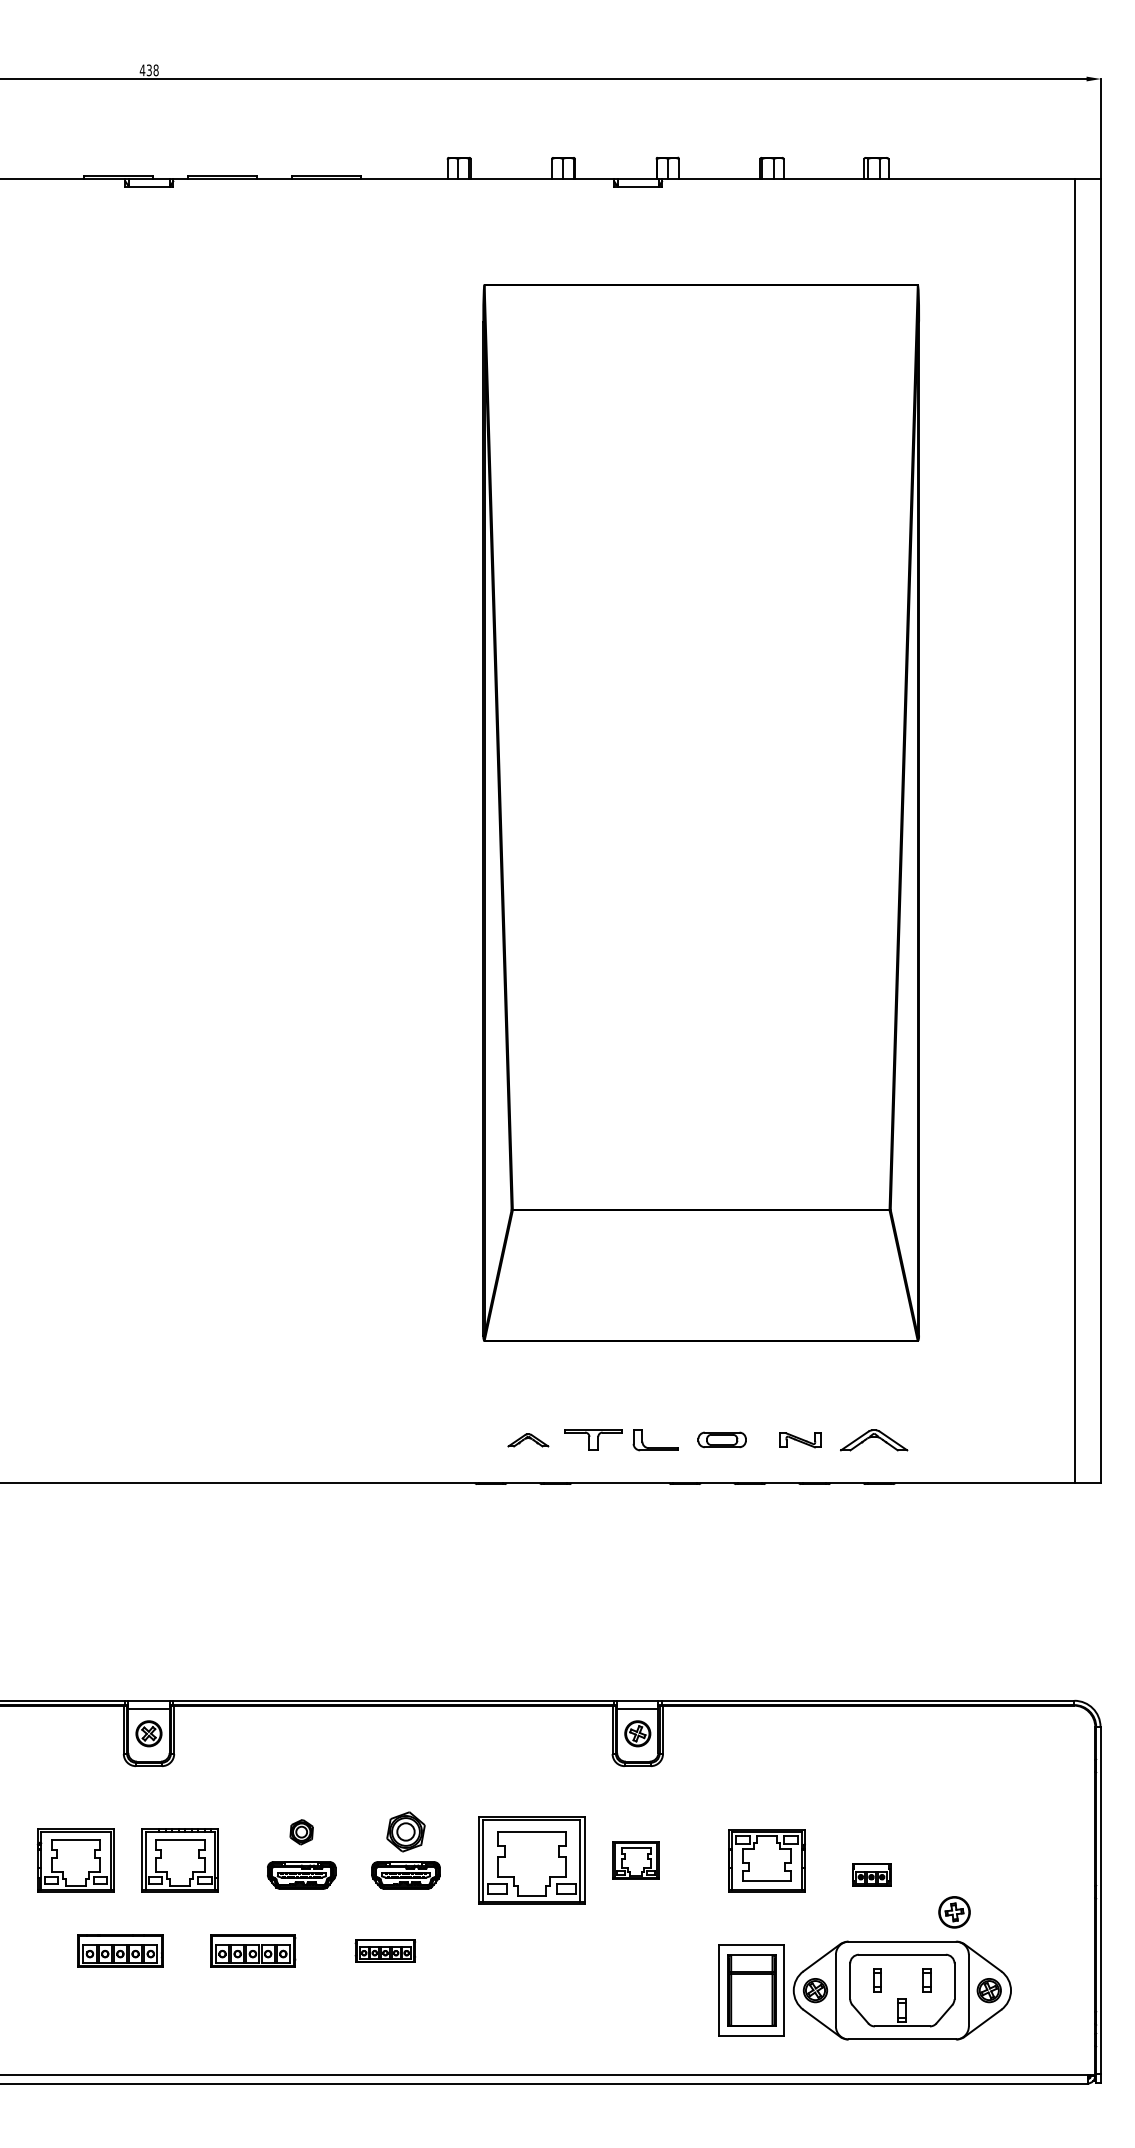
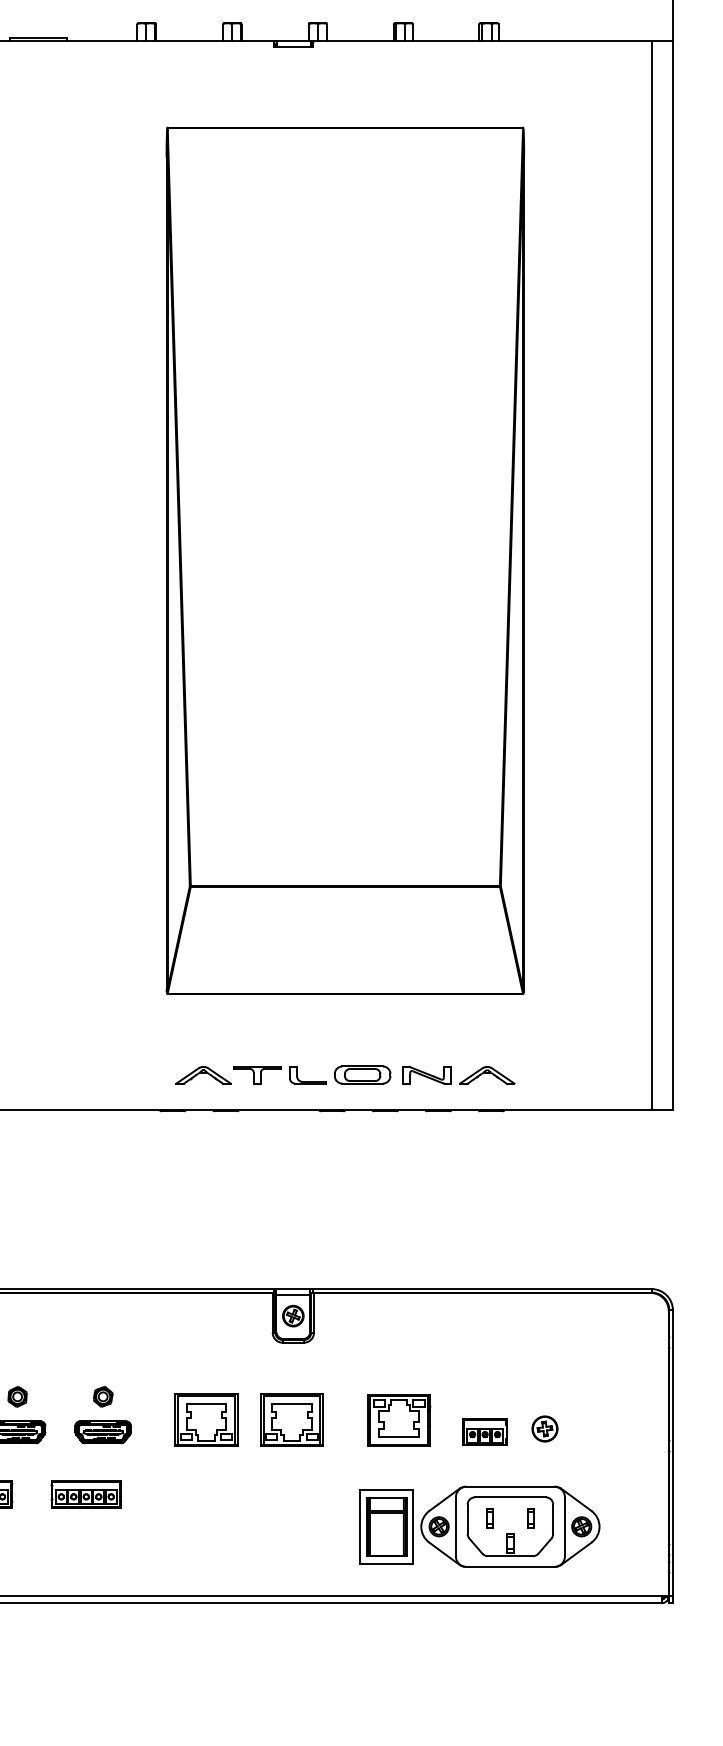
part: (721, 1439) -> (362, 1074), size x1.43
part: (528, 1440) -> (203, 1075), size x1.67
part: (800, 1440) -> (426, 1075), size x1.43
part: (405, 1832) -> (102, 1397), size x0.62
part: (531, 1860) -> (206, 1420), size x0.71
part: (635, 1860) -> (291, 1420), size x1.67
part: (871, 1874) -> (485, 1431), size x1.43
part: (954, 1912) -> (544, 1429), moved
part: (385, 1950) -> (86, 1493), size x1.43

